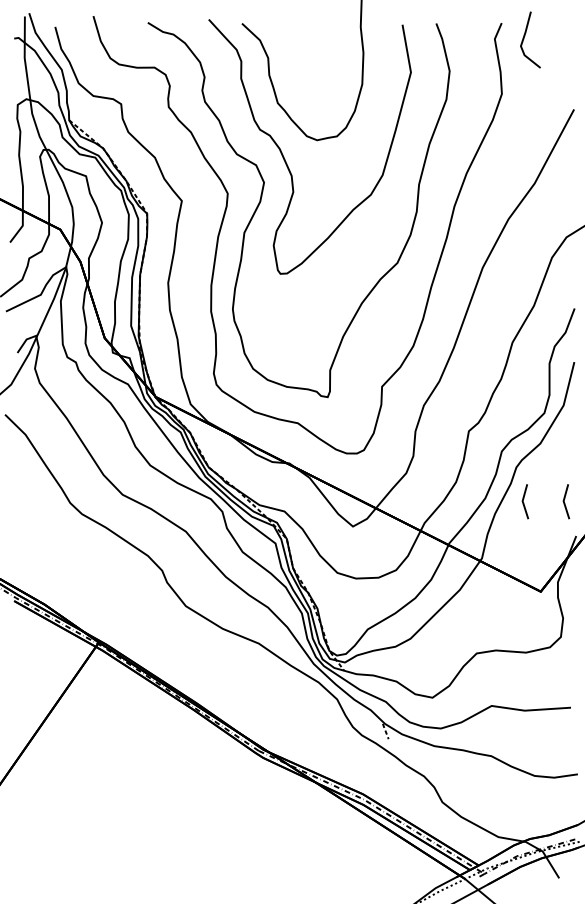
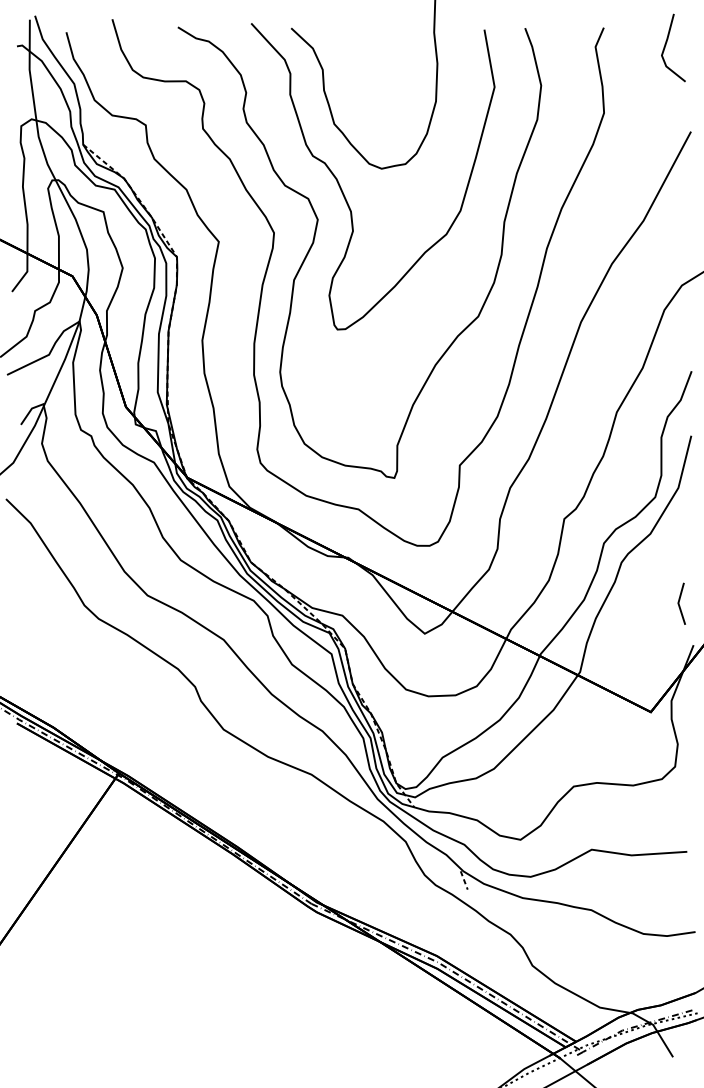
line: (525, 36) -> (667, 43), moved
line: (523, 501) -> (630, 603), removed

